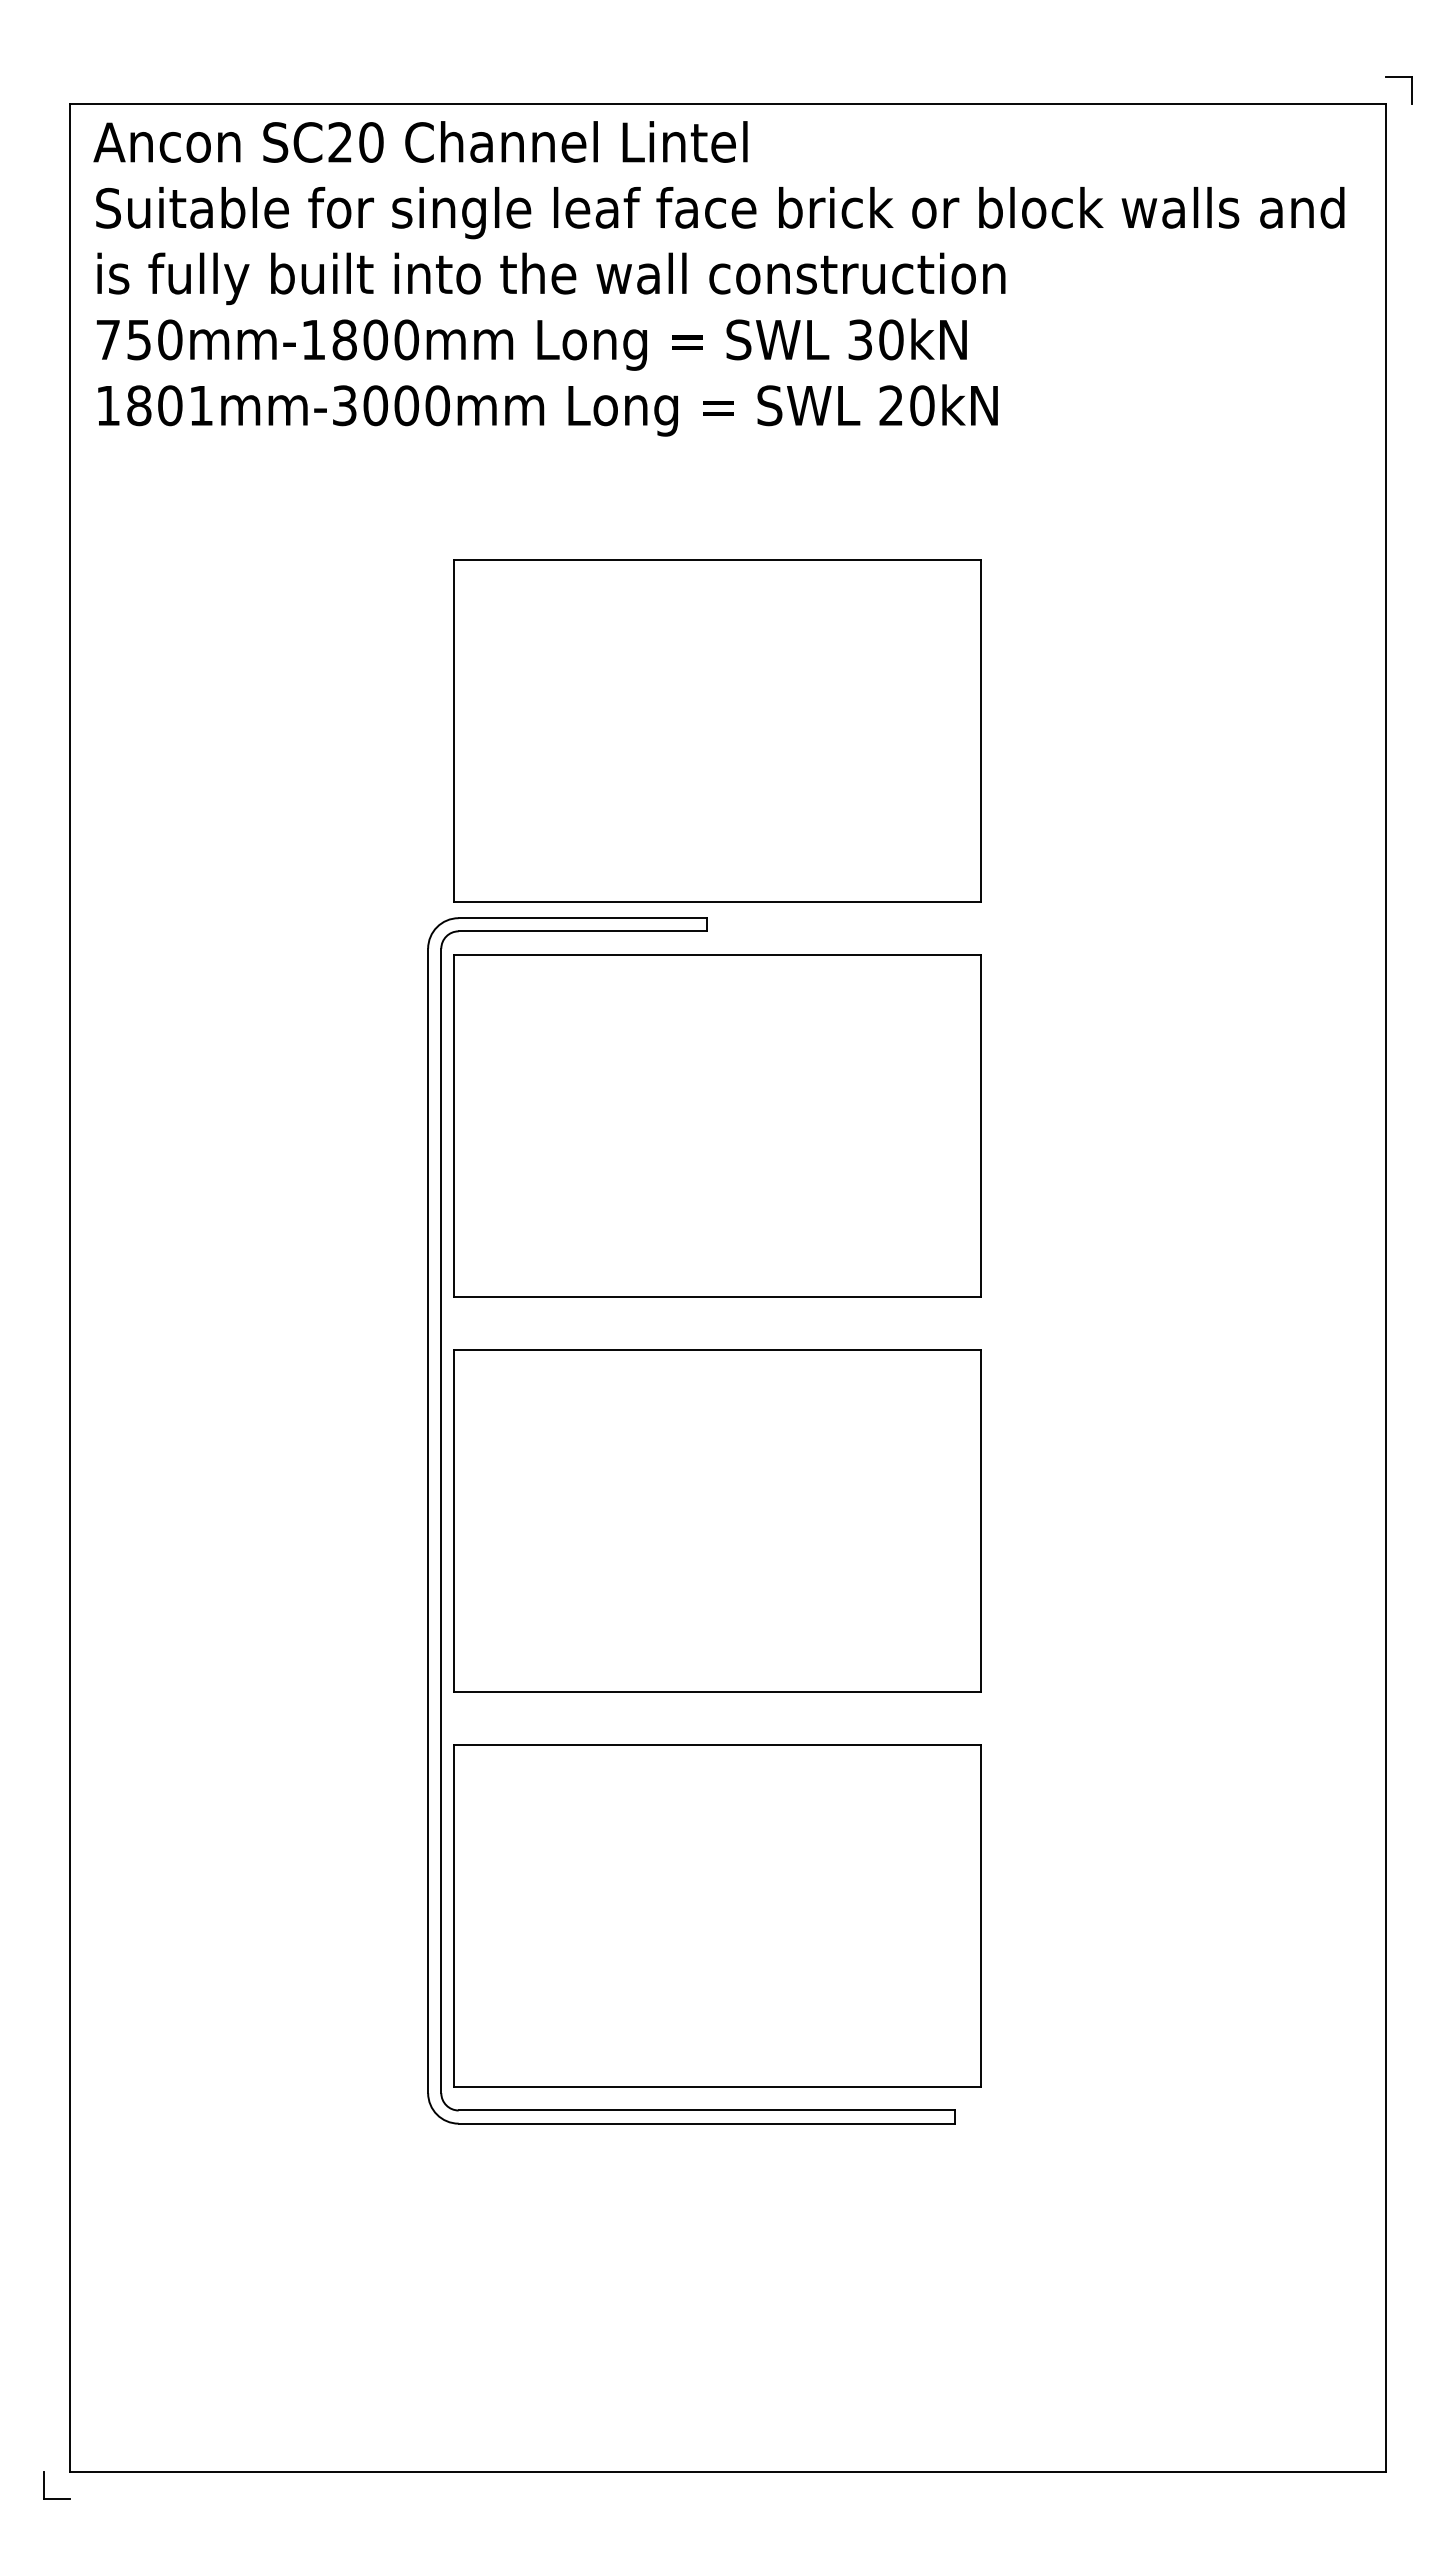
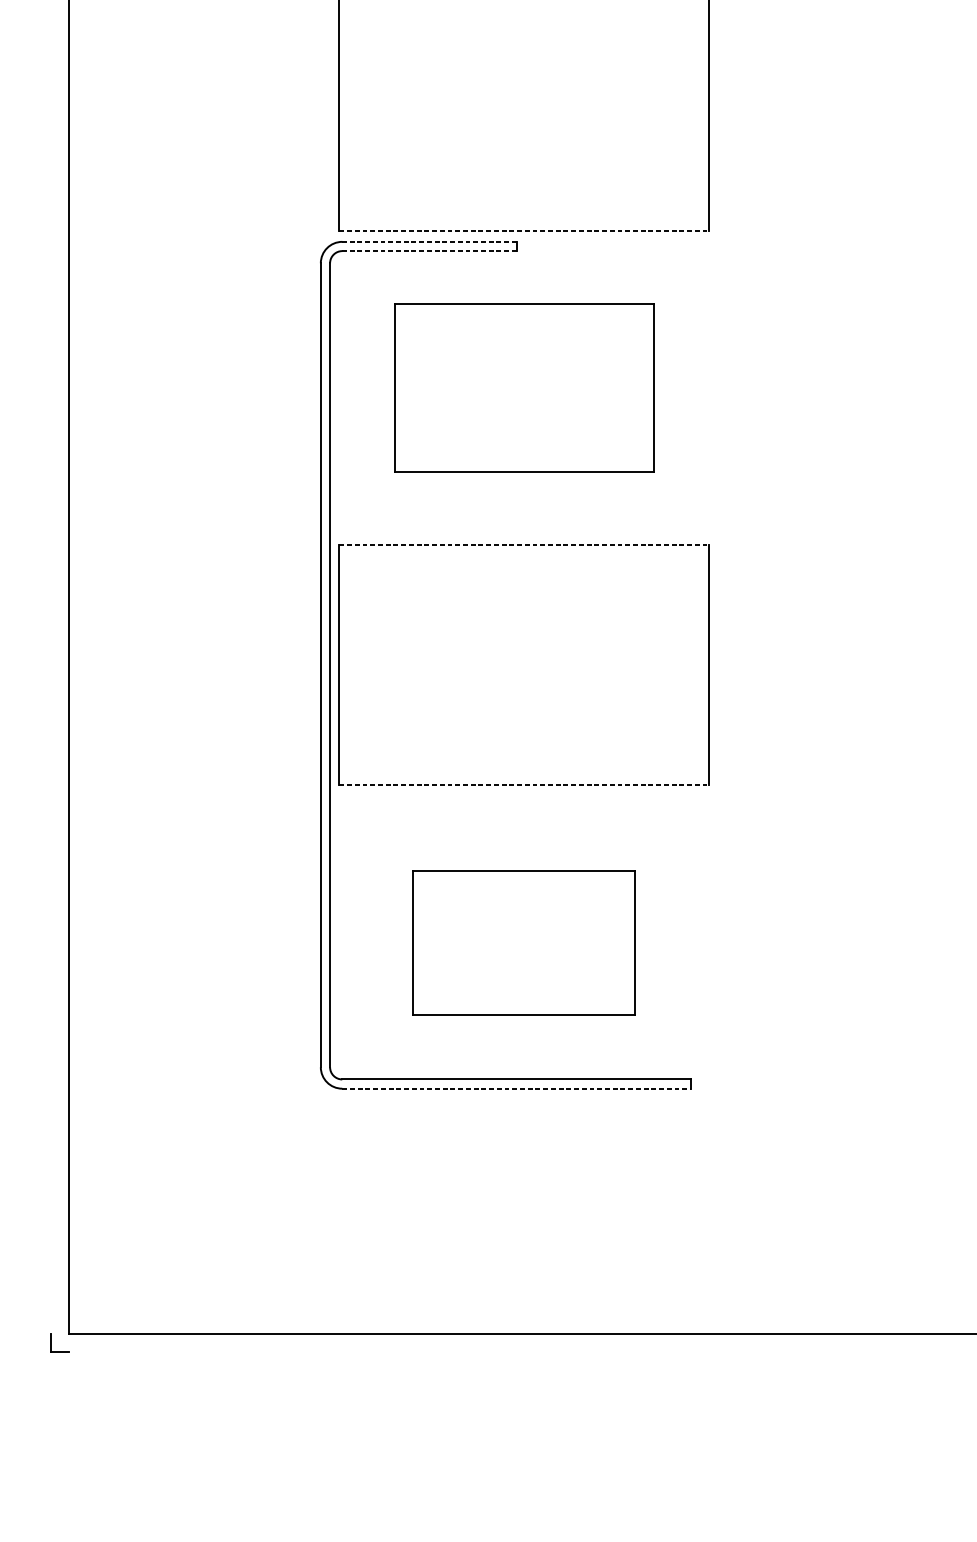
line: (718, 902) -> (524, 230), solid -> dashed
line: (582, 918) -> (429, 242), solid -> dashed
line: (582, 931) -> (429, 251), solid -> dashed
part: (717, 1125) -> (524, 387), size x0.7
line: (718, 1349) -> (524, 544), solid -> dashed
line: (718, 1692) -> (524, 785), solid -> dashed
part: (717, 1915) -> (524, 942), size x0.6
line: (706, 2123) -> (516, 1088), solid -> dashed

